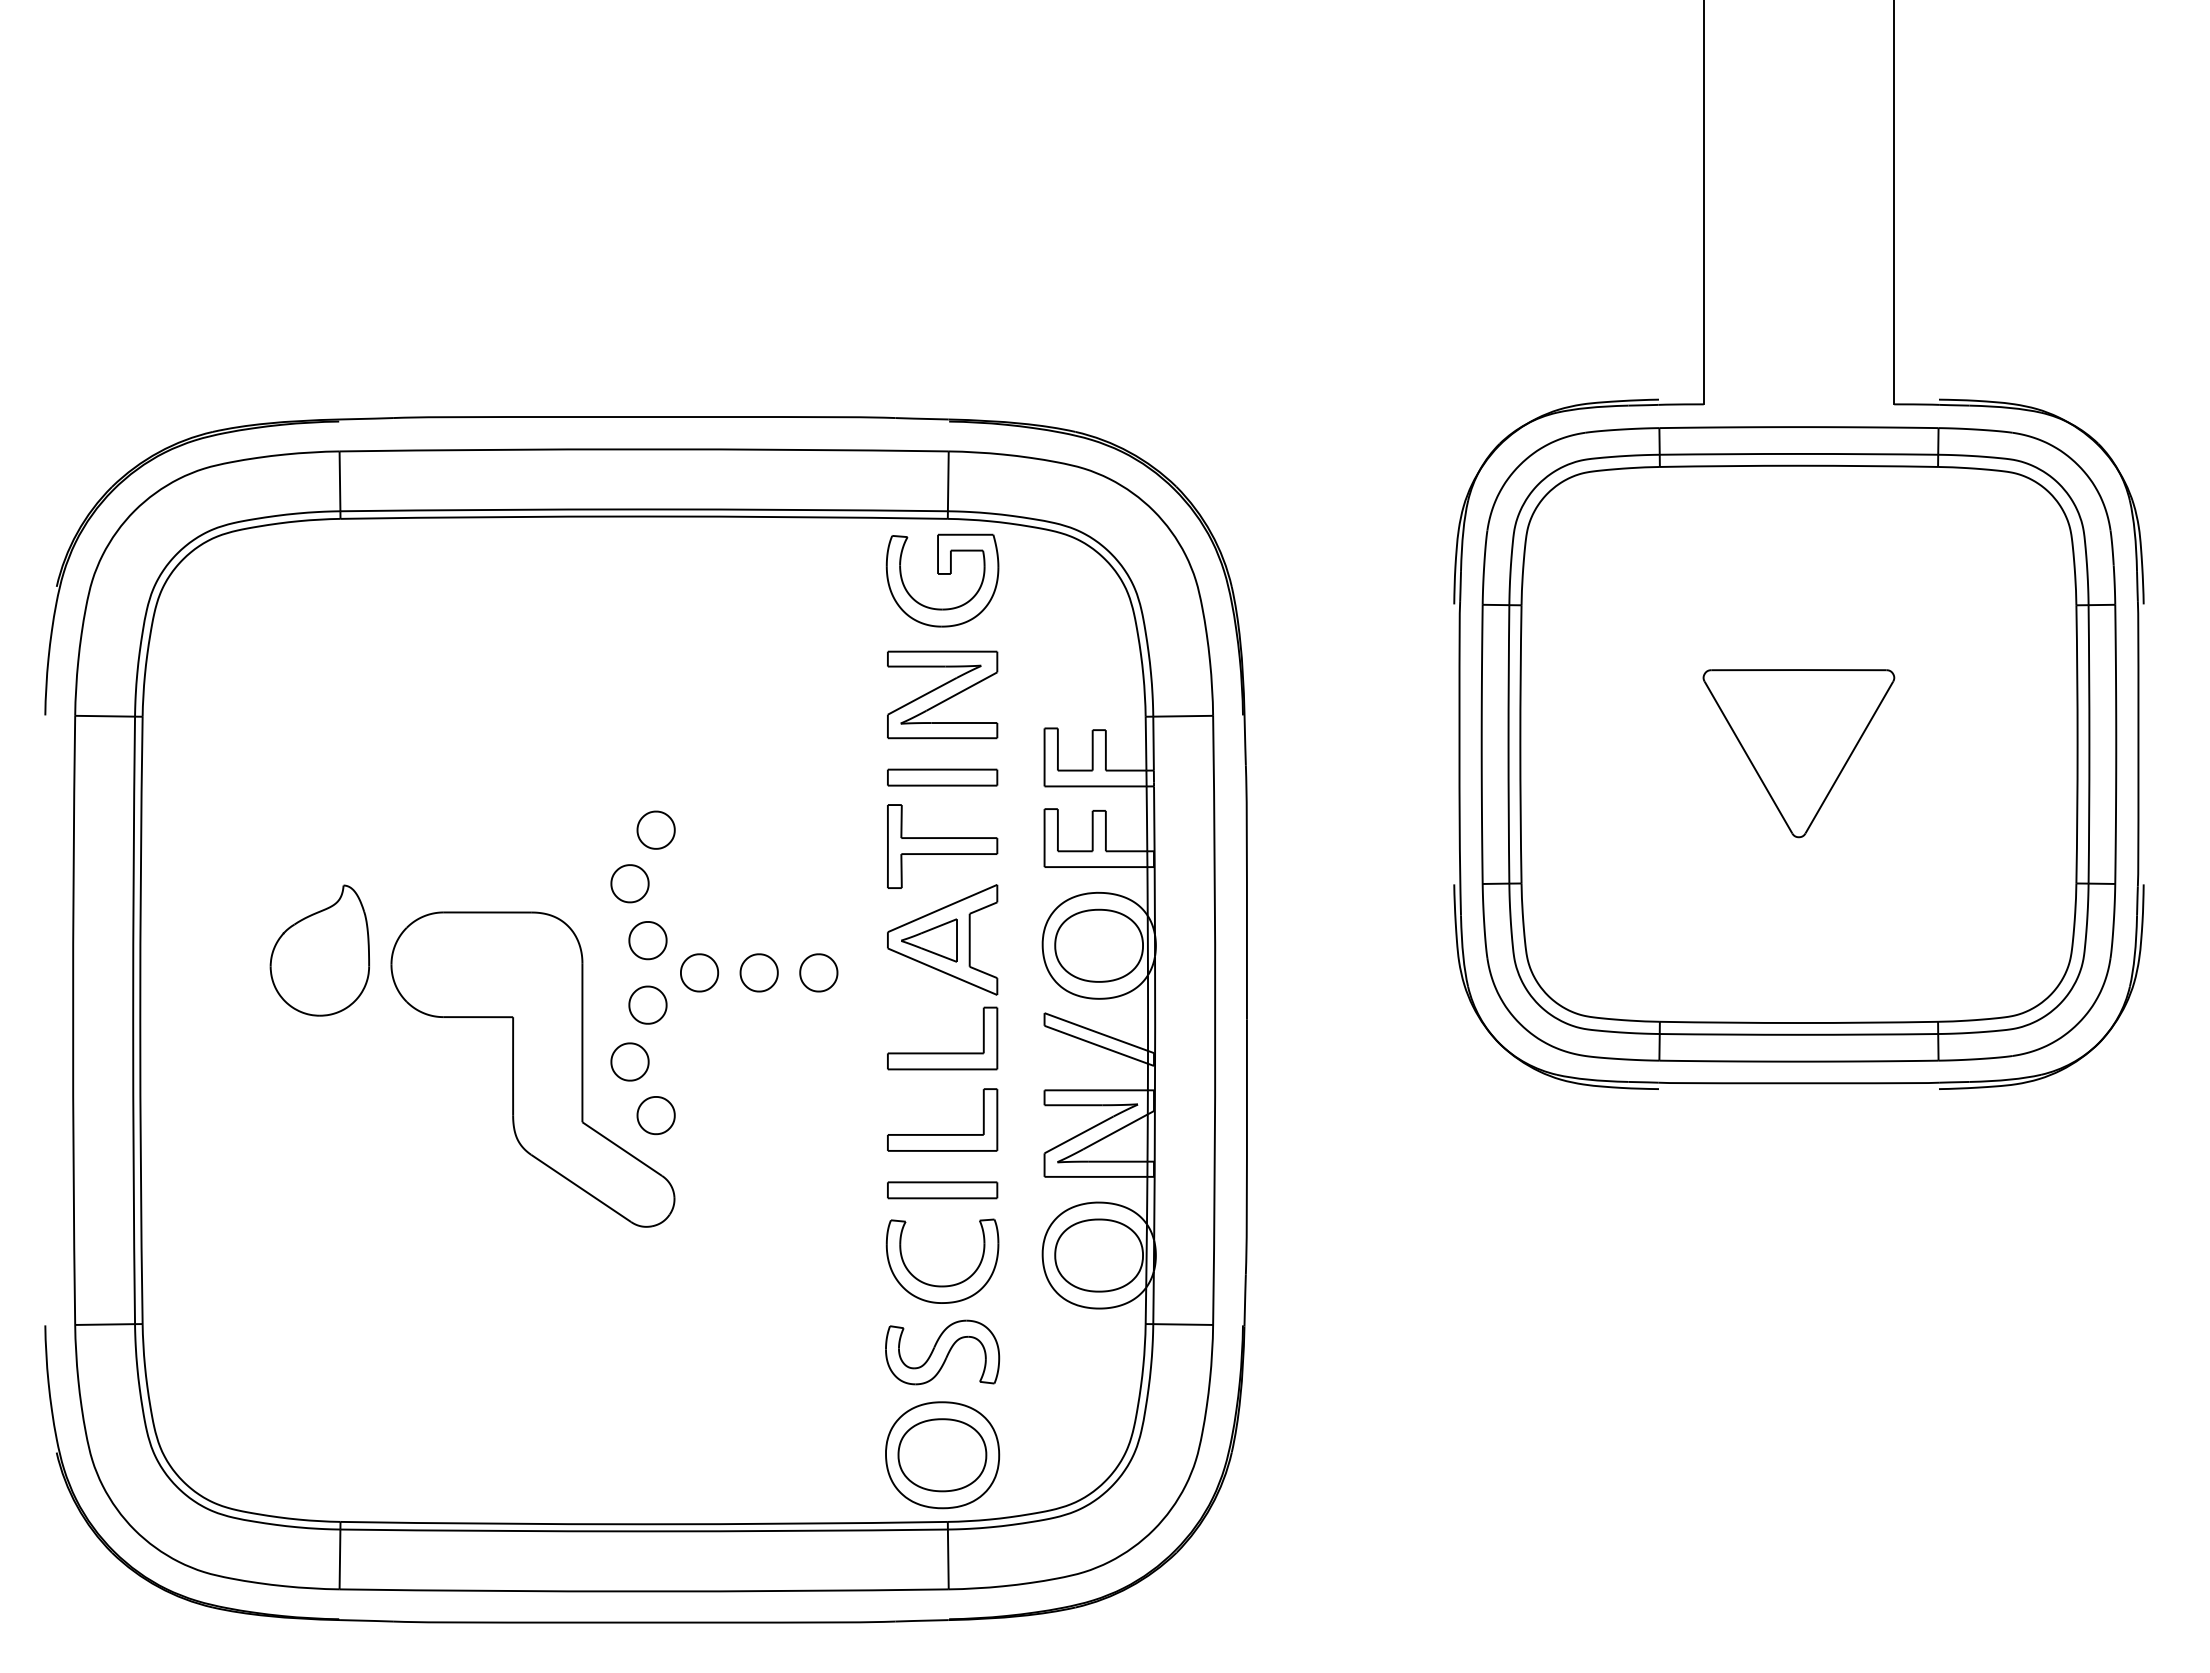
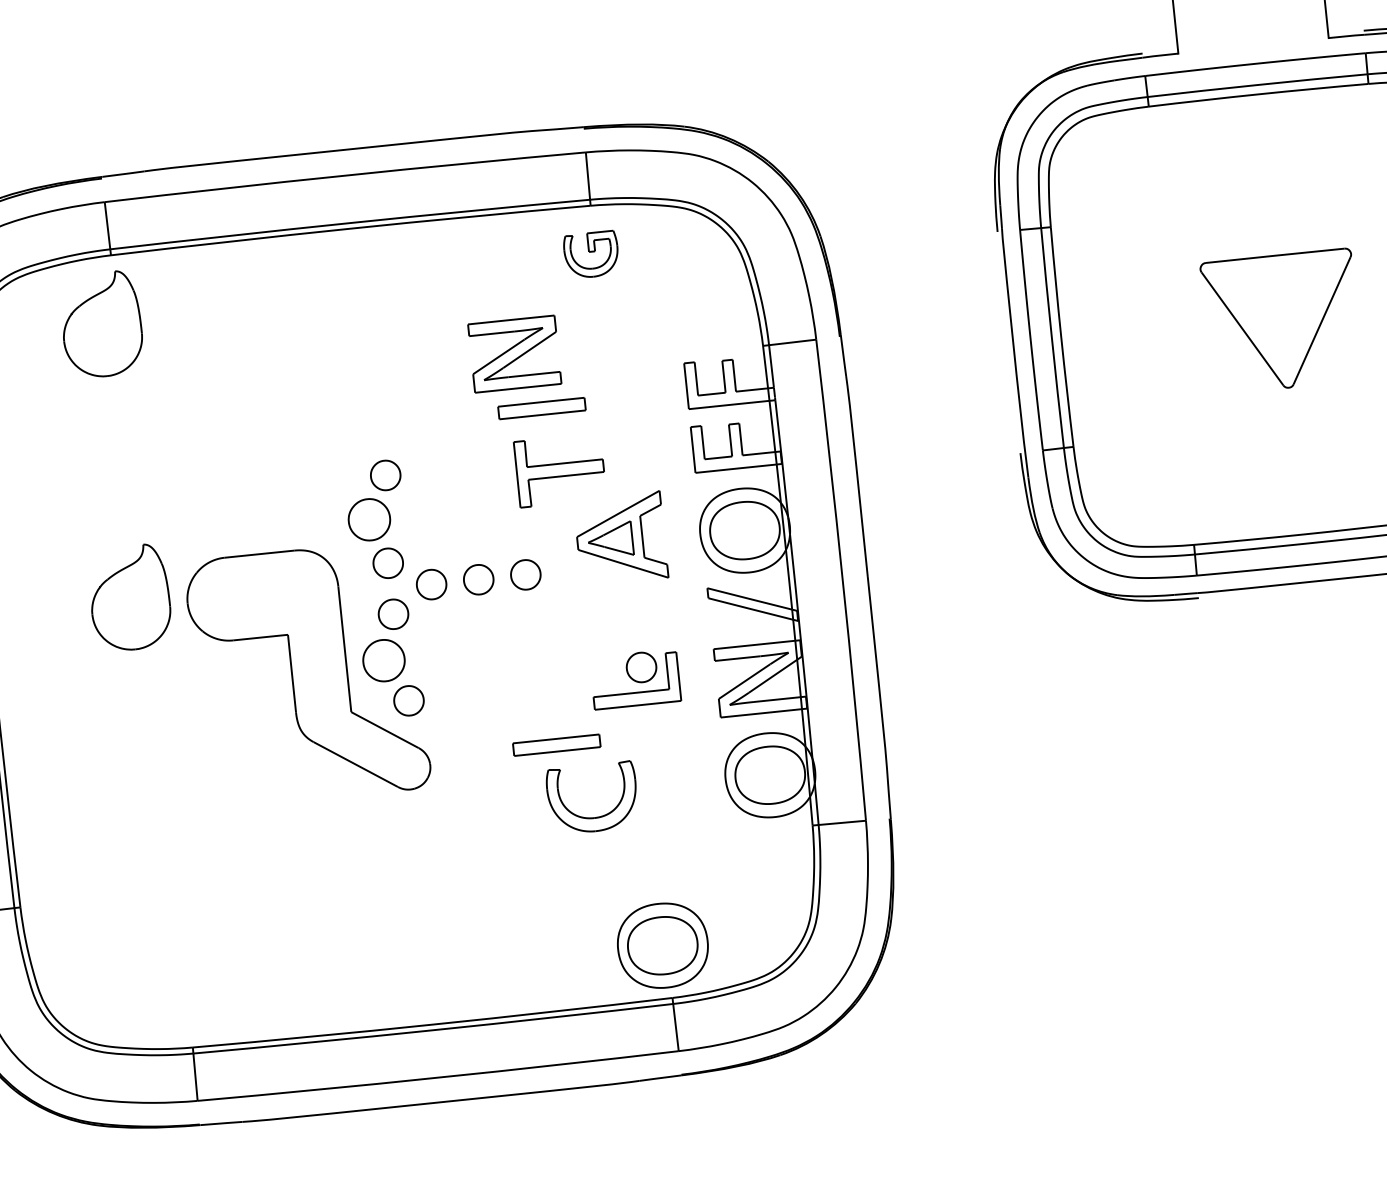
part: (942, 580) -> (591, 254), size x0.6
part: (319, 604) -> (101, 324), added
part: (942, 694) -> (514, 353), moved
part: (942, 777) -> (541, 408), moved
part: (942, 846) -> (560, 470), moved
part: (629, 883) -> (369, 519), size x1.4
part: (942, 1052) -> (630, 627), removed
part: (629, 1061) -> (383, 660), size x1.4
part: (951, 1103) -> (641, 667), added
part: (942, 1190) -> (556, 745), moved
part: (942, 1285) -> (594, 817), moved
part: (942, 1352) -> (654, 864), removed

